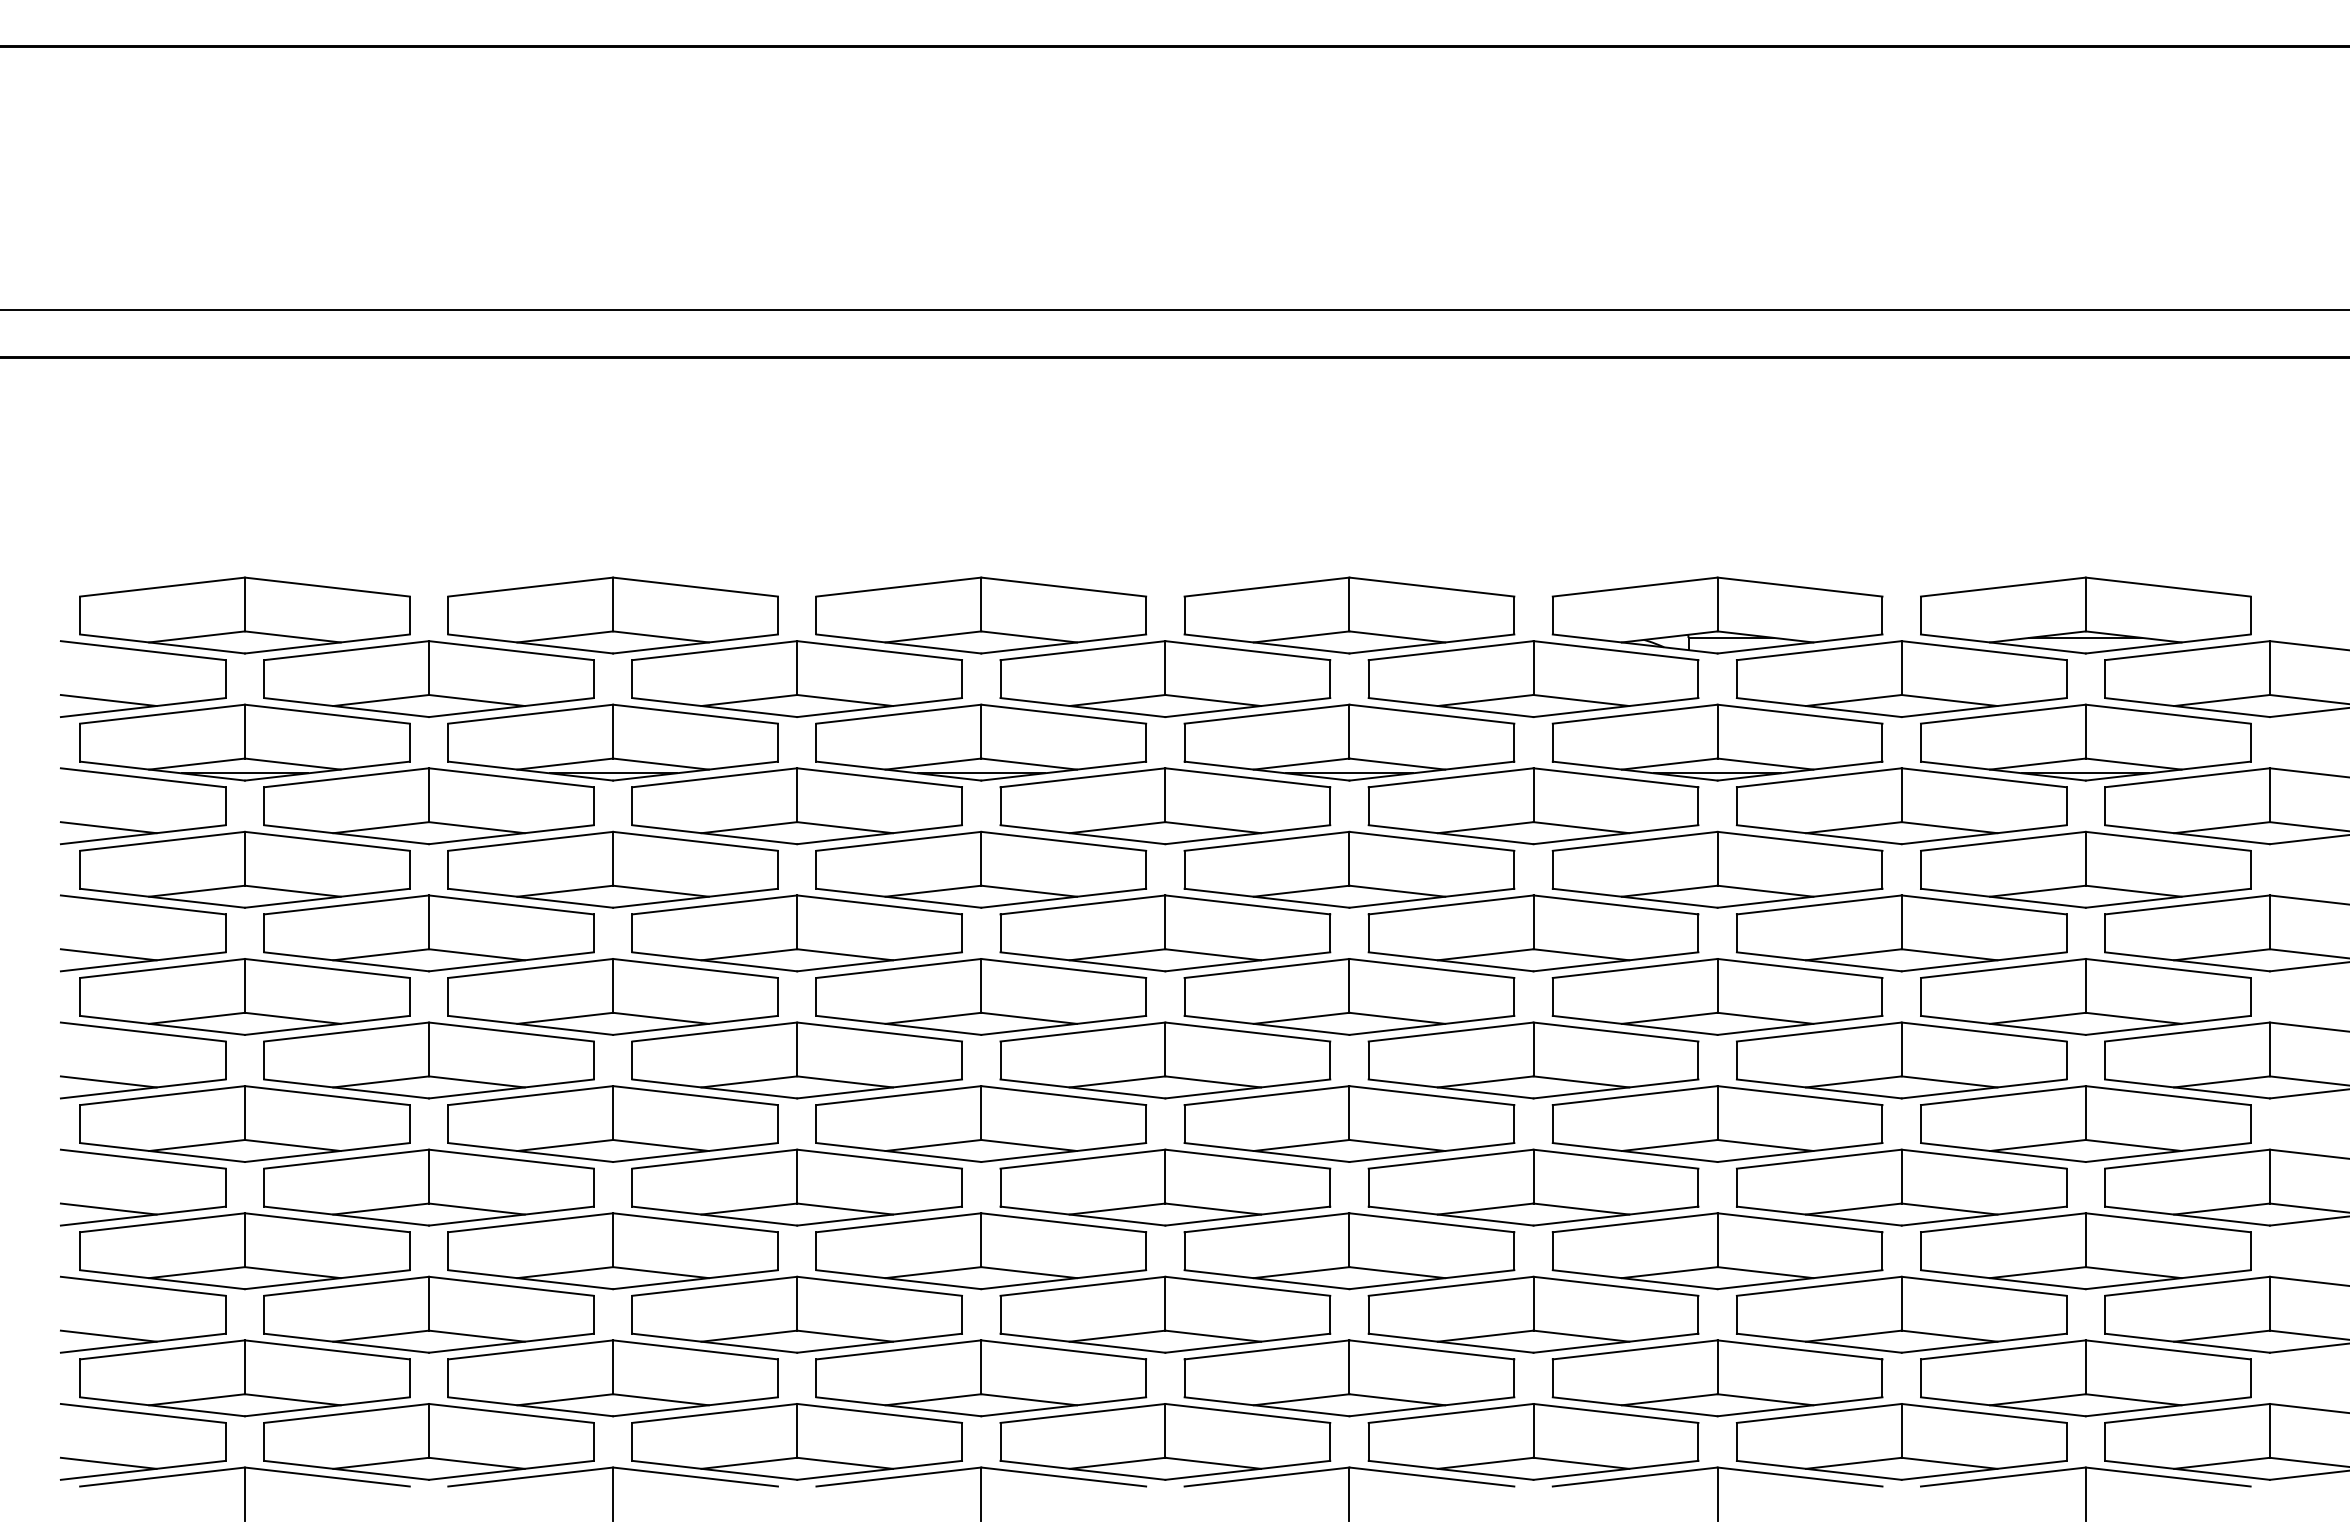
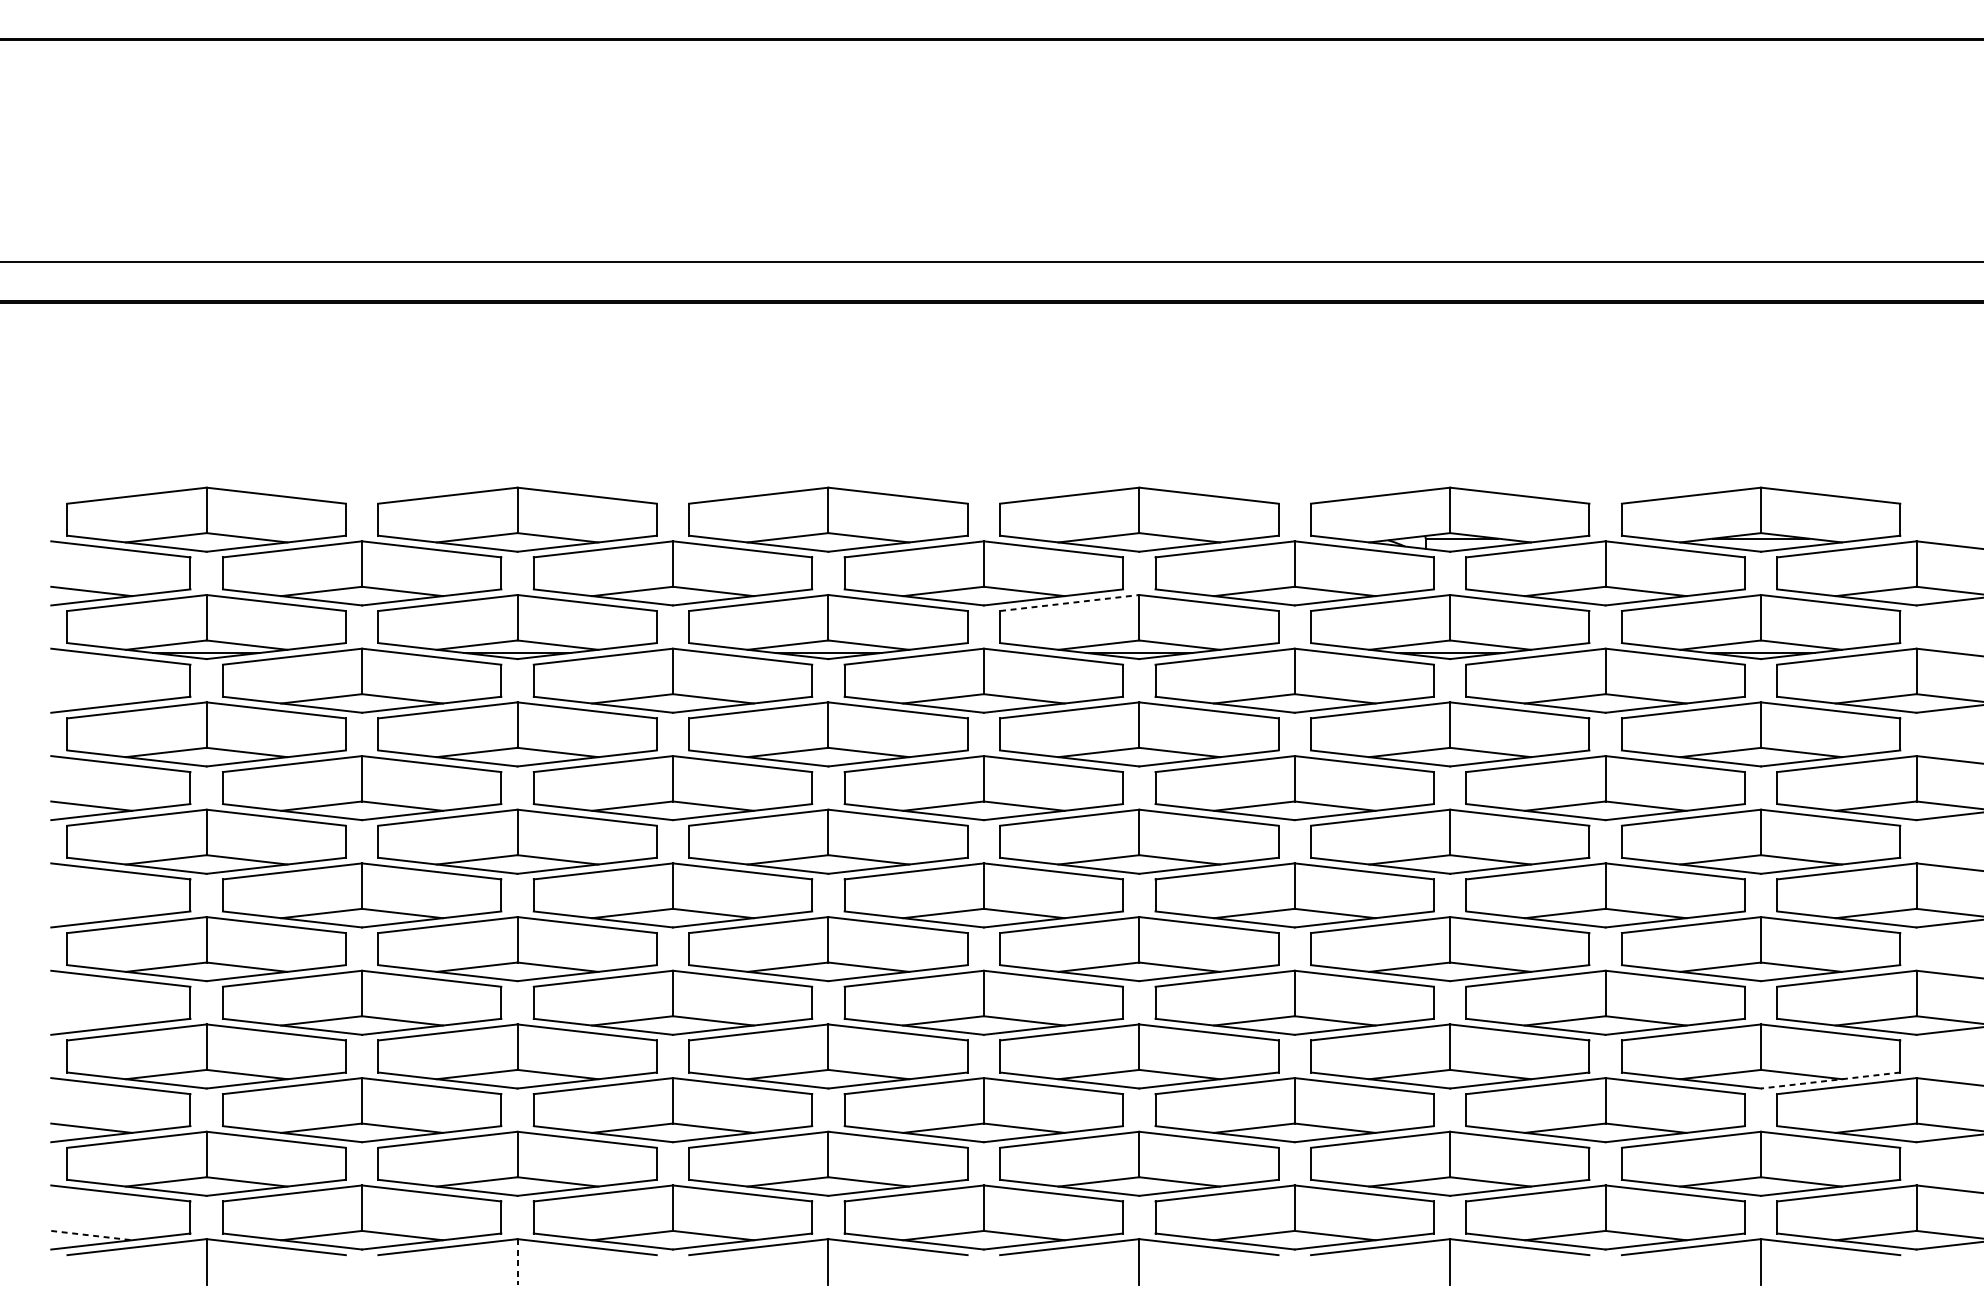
line: (1267, 714) -> (1070, 603), solid -> dashed
line: (108, 827) -> (91, 698), removed
line: (108, 1081) -> (91, 913), removed
line: (108, 1208) -> (91, 1020), removed
line: (2168, 1279) -> (1830, 1080), solid -> dashed
line: (109, 1463) -> (92, 1235), solid -> dashed
line: (613, 1494) -> (517, 1261), solid -> dashed

